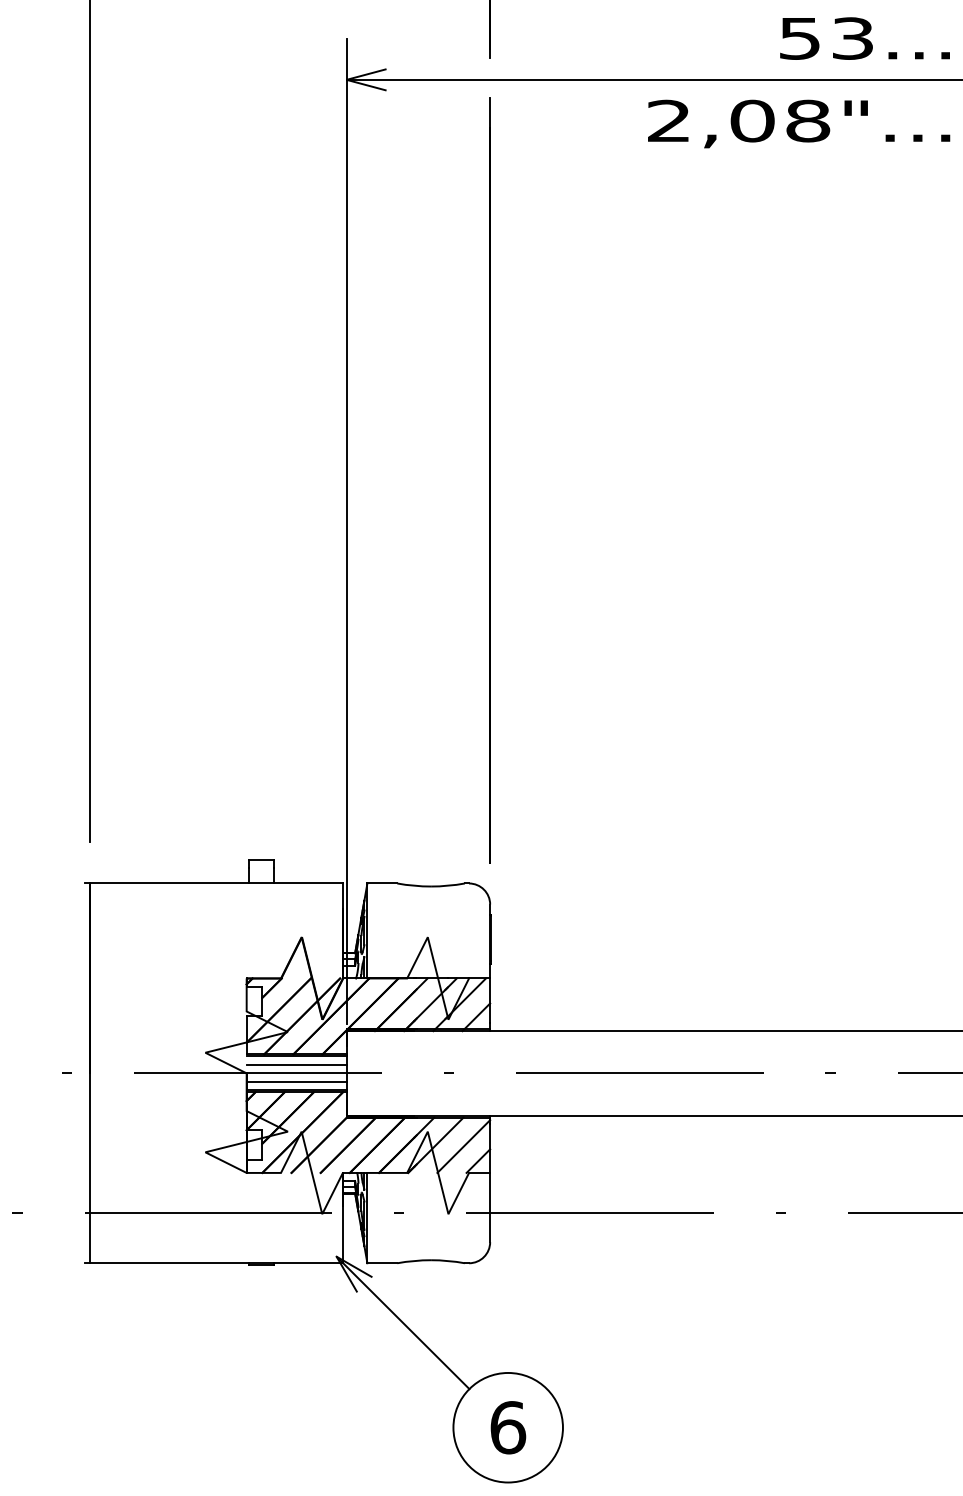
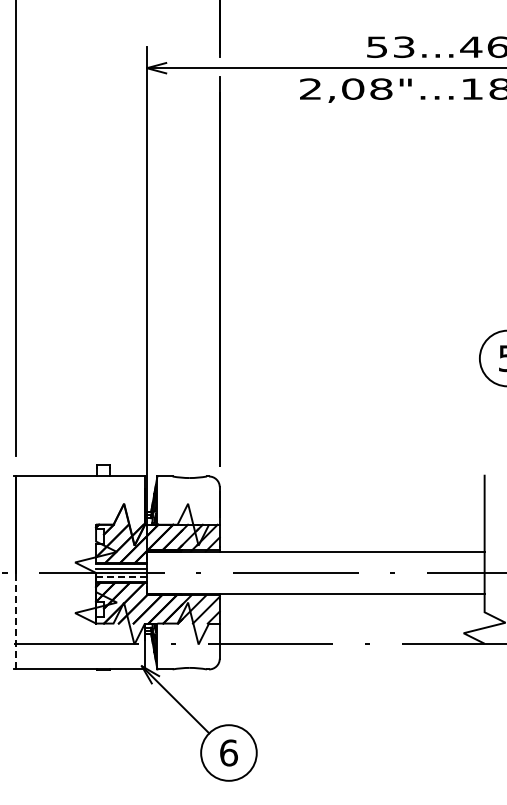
line: (296, 1082) -> (121, 577), solid -> dashed
line: (90, 1166) -> (16, 620), solid -> dashed

